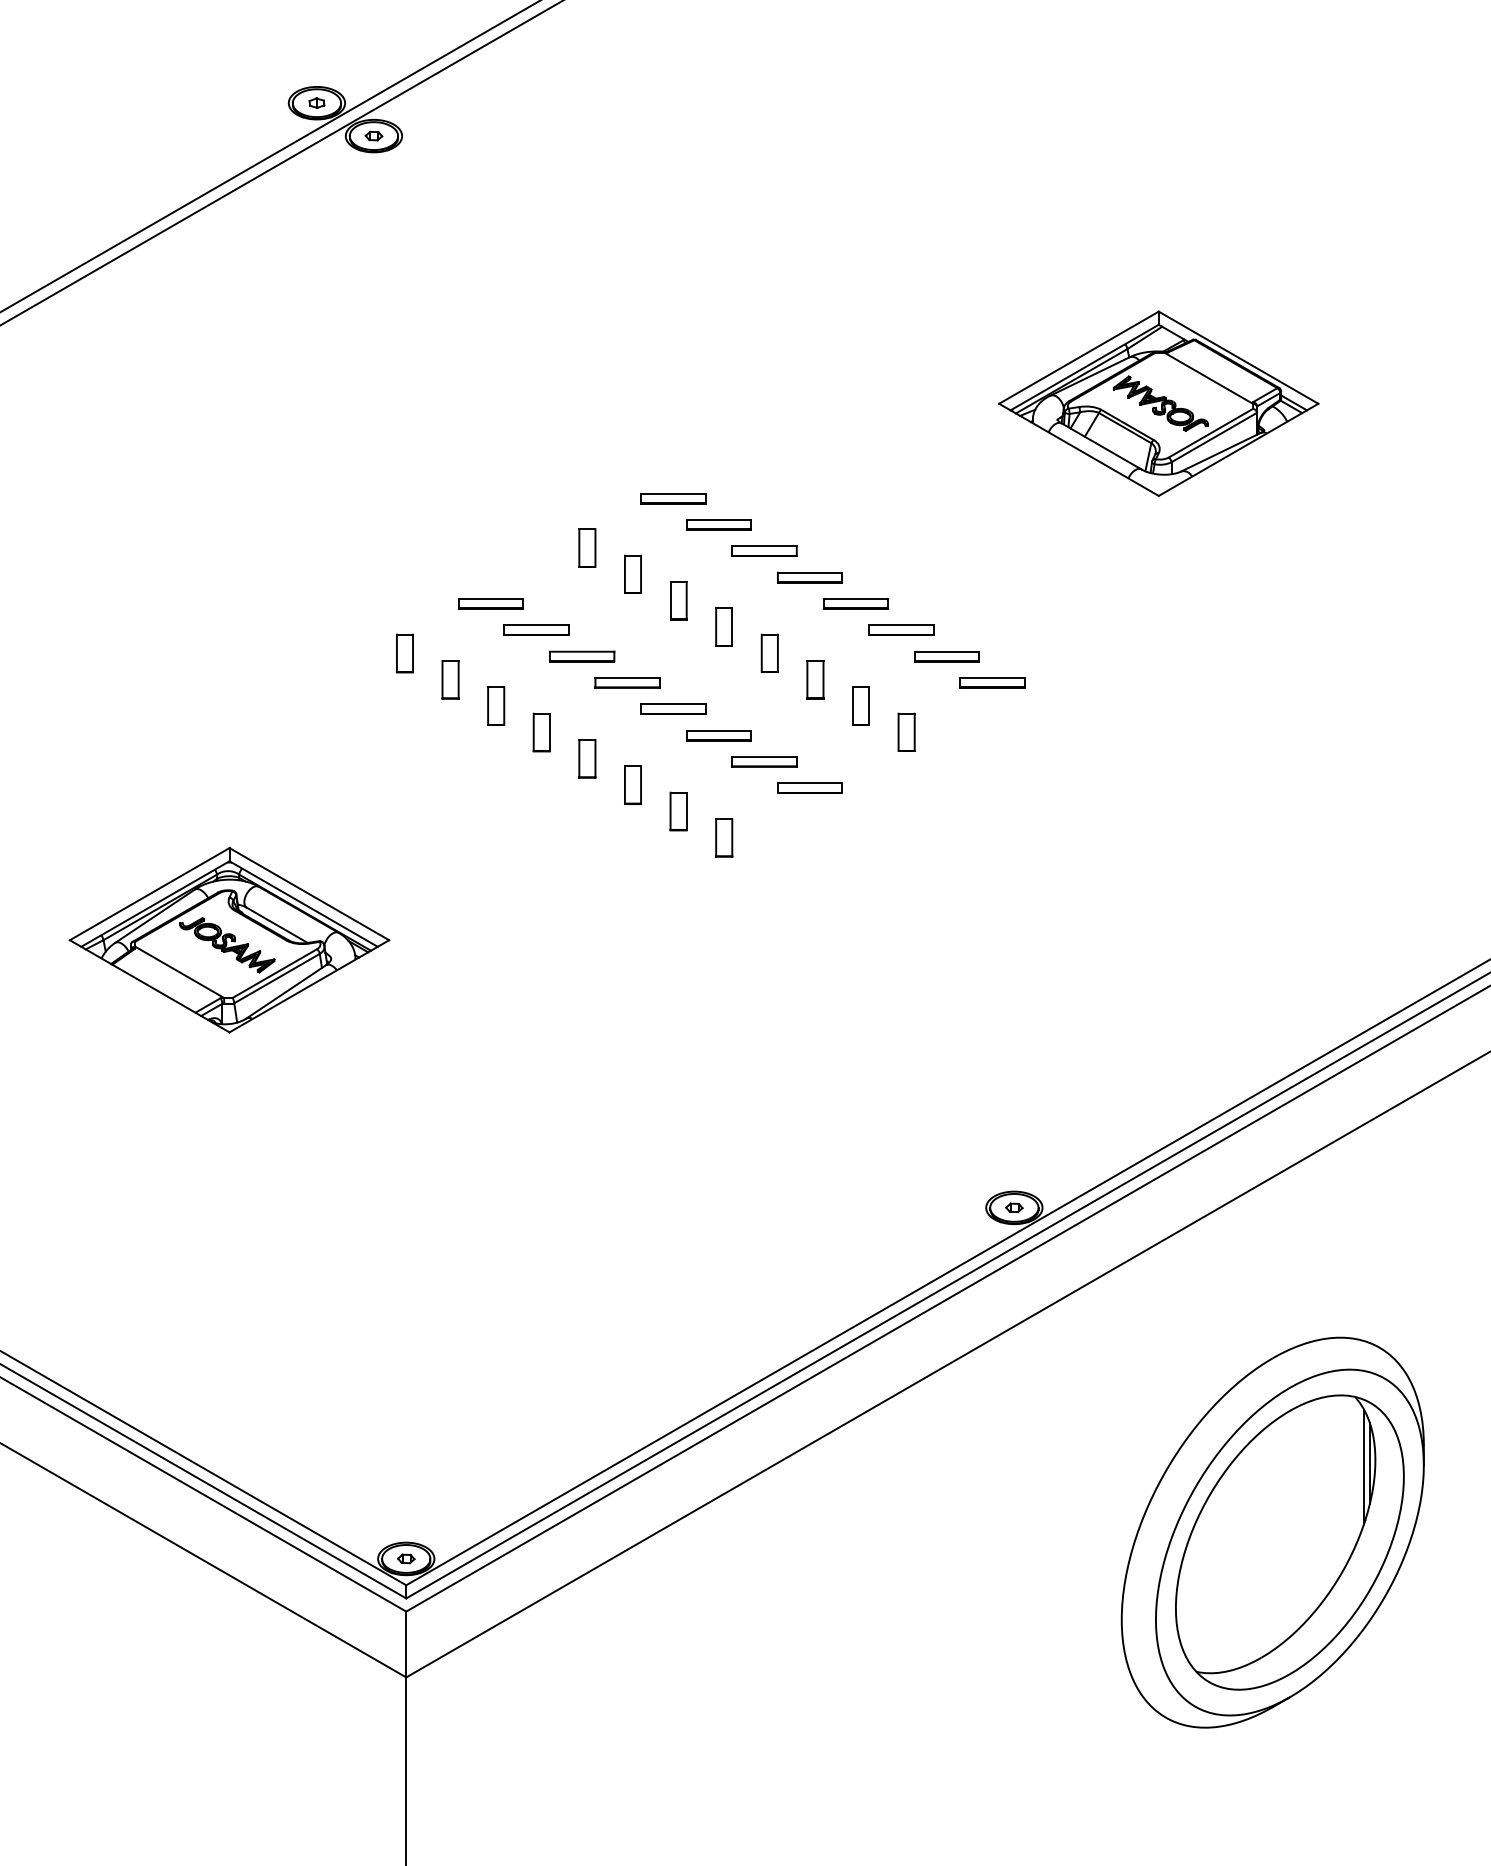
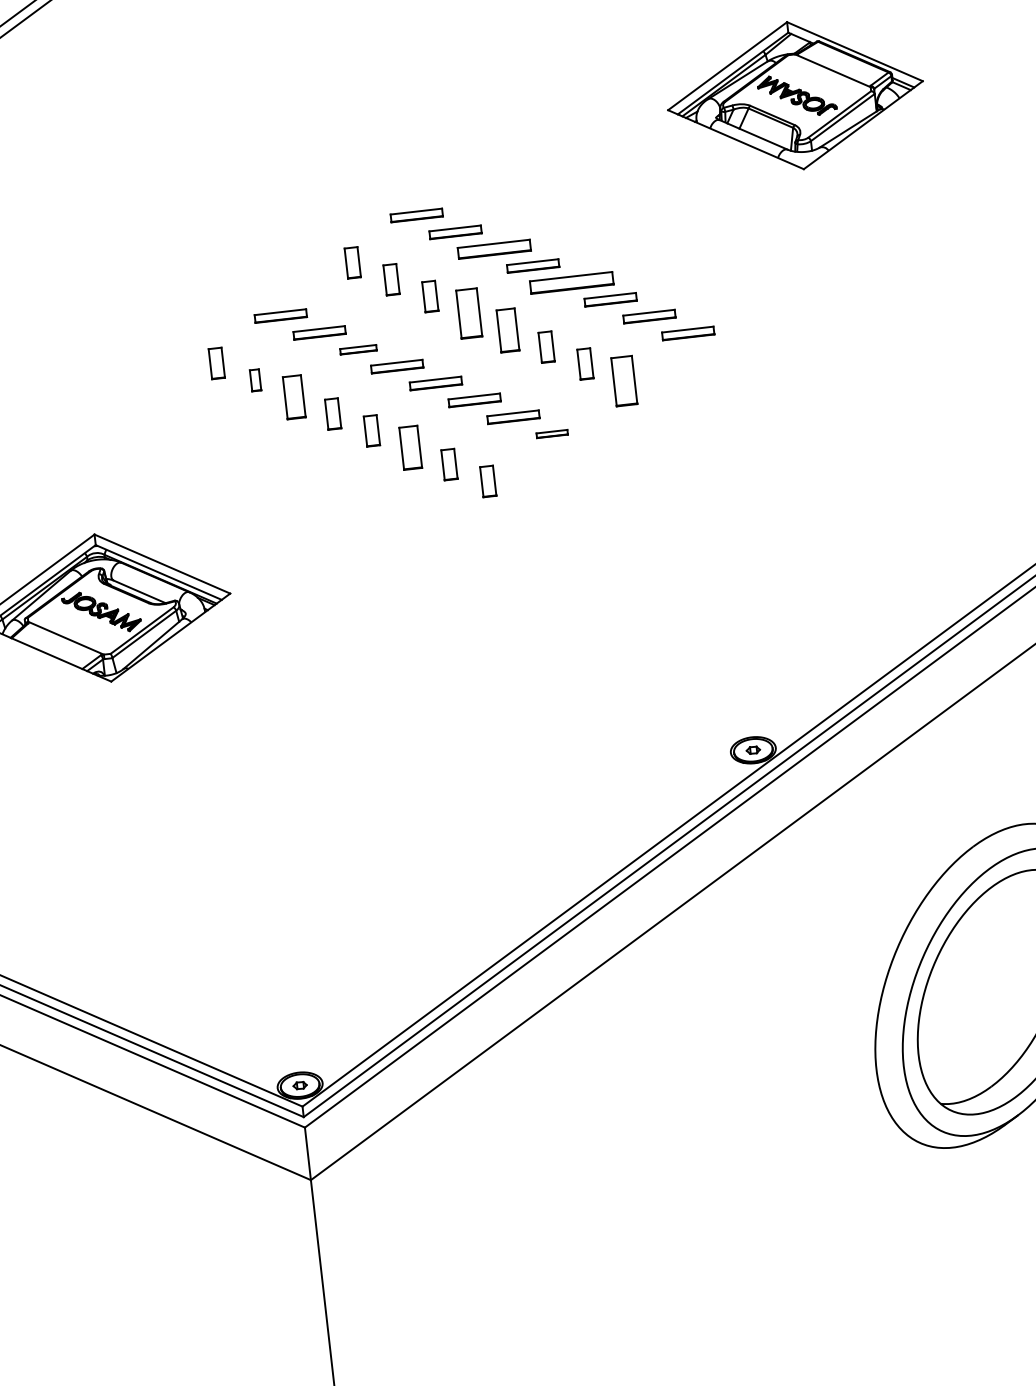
part: (764, 550) -> (494, 248), size x1.4
part: (855, 603) -> (571, 282), size x1.6
part: (723, 626) -> (468, 312), size x1.6
part: (769, 652) -> (507, 329), size x1.4
part: (582, 656) -> (358, 349), size x0.7
part: (450, 679) -> (255, 380), size x0.7
part: (496, 705) -> (294, 396), size x1.4
part: (906, 731) -> (624, 380), size x1.6
part: (632, 784) -> (410, 447), size x1.4
part: (809, 787) -> (551, 433), size x0.6

